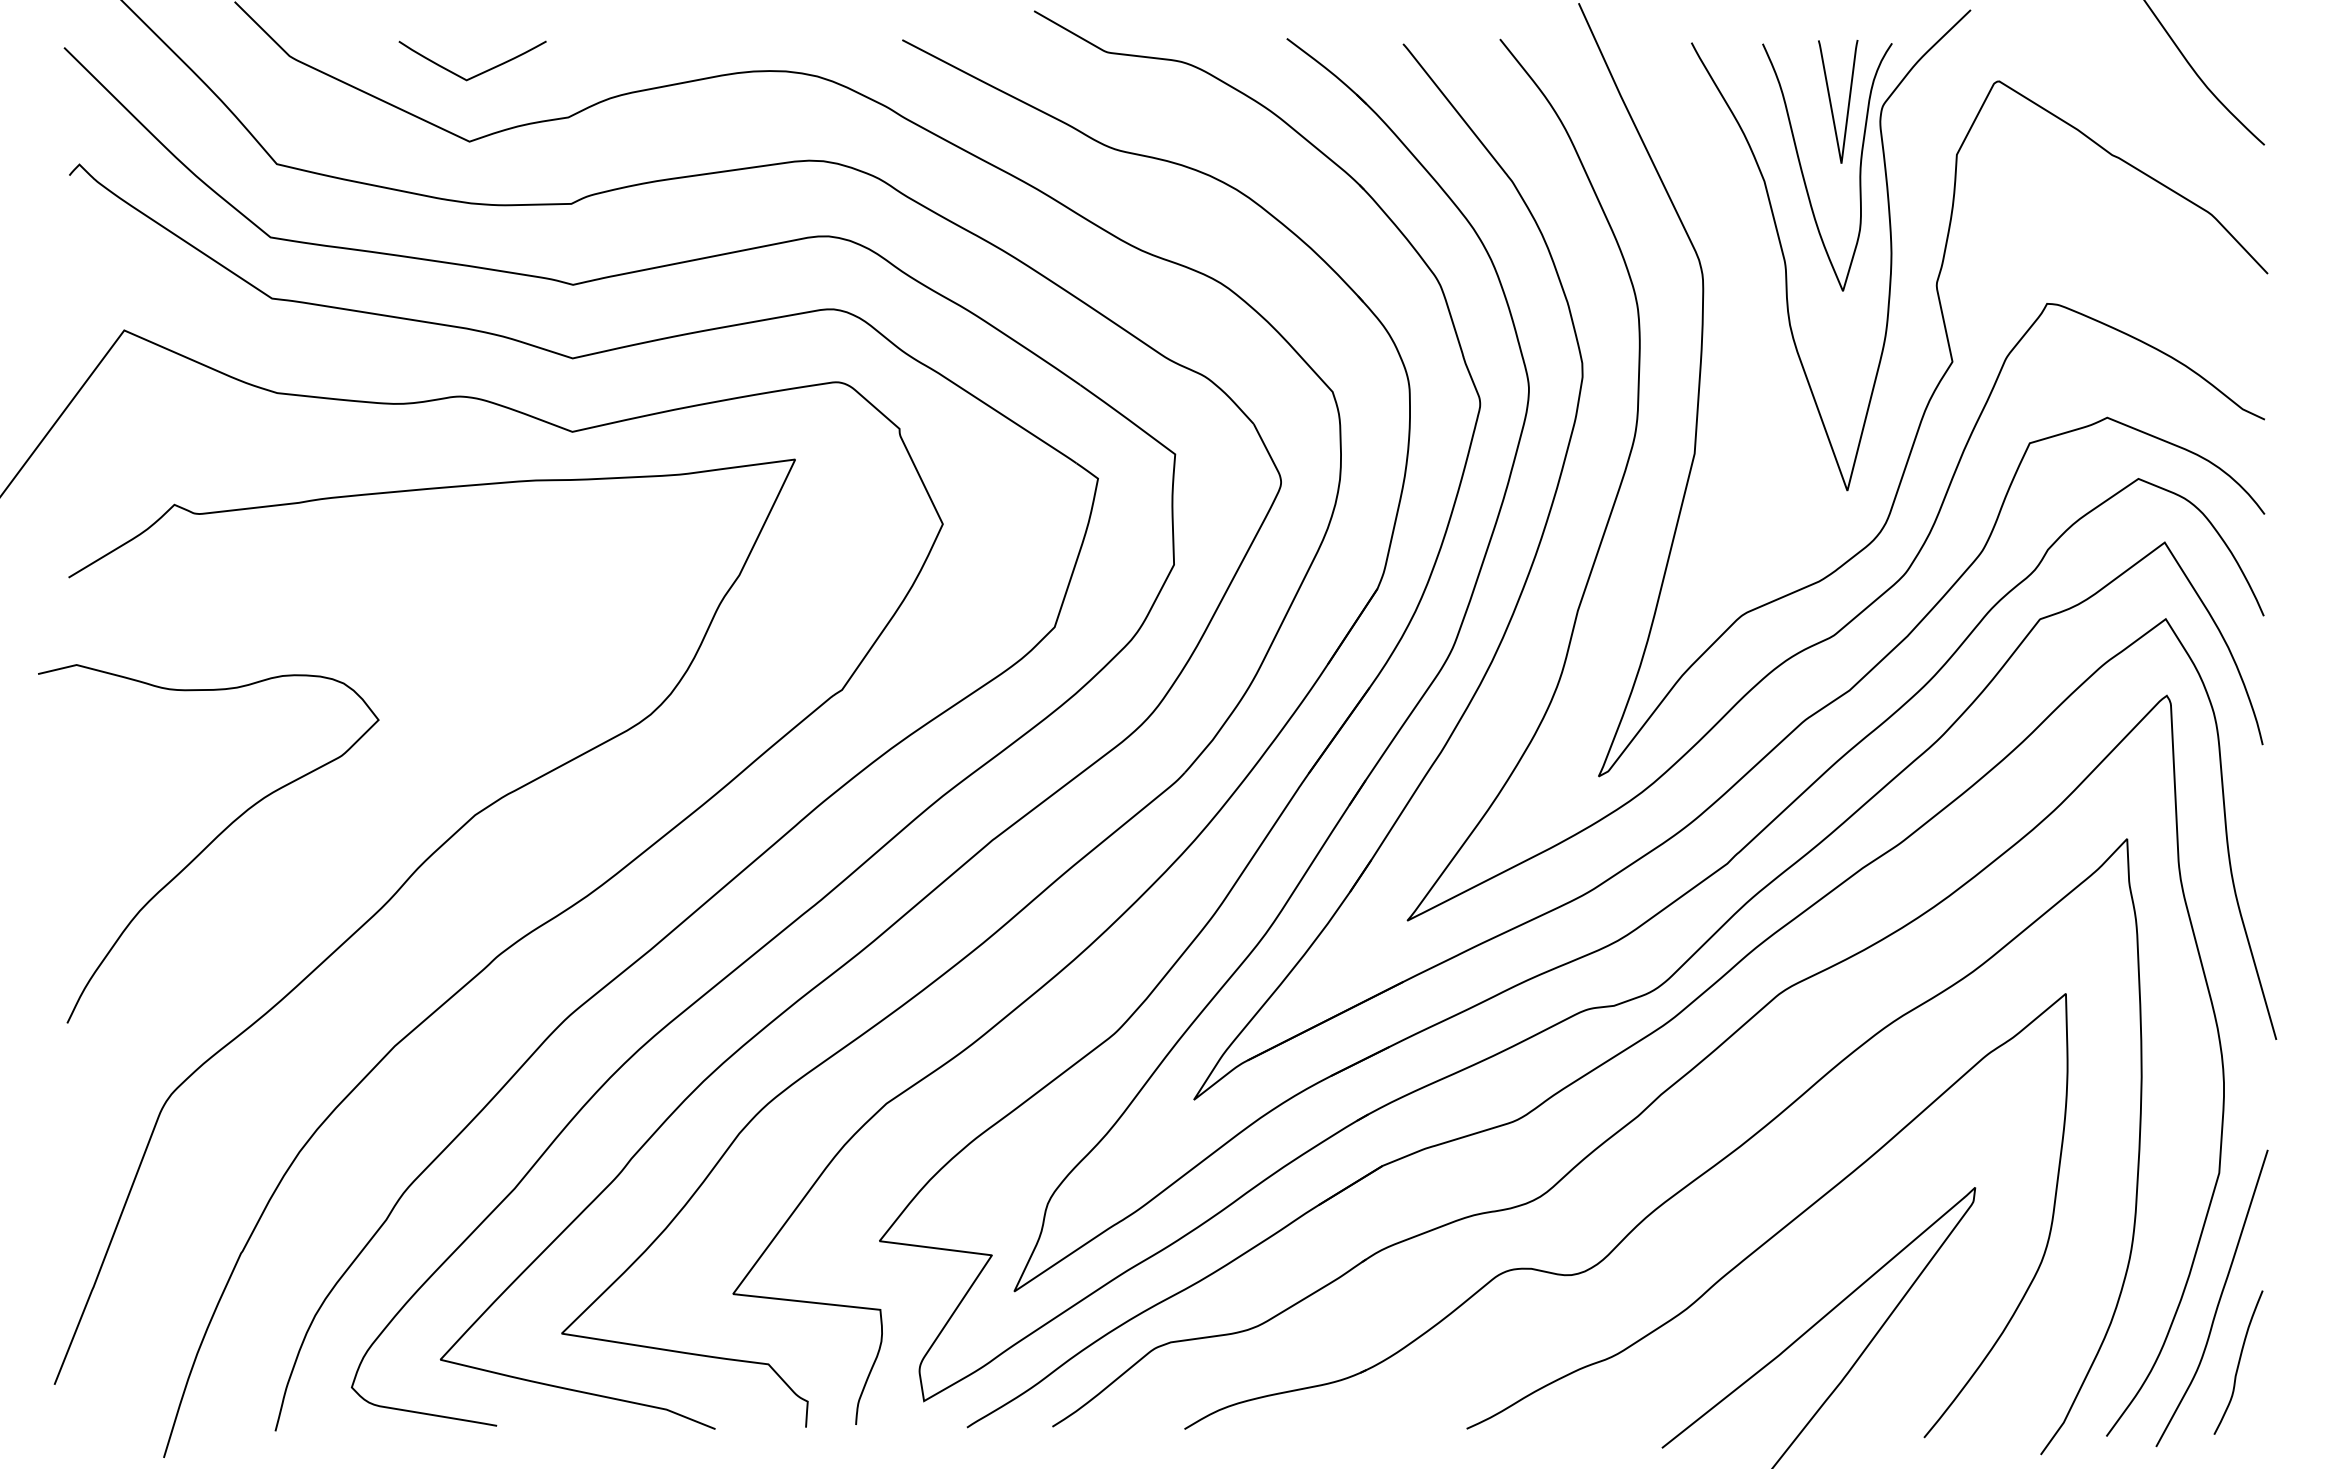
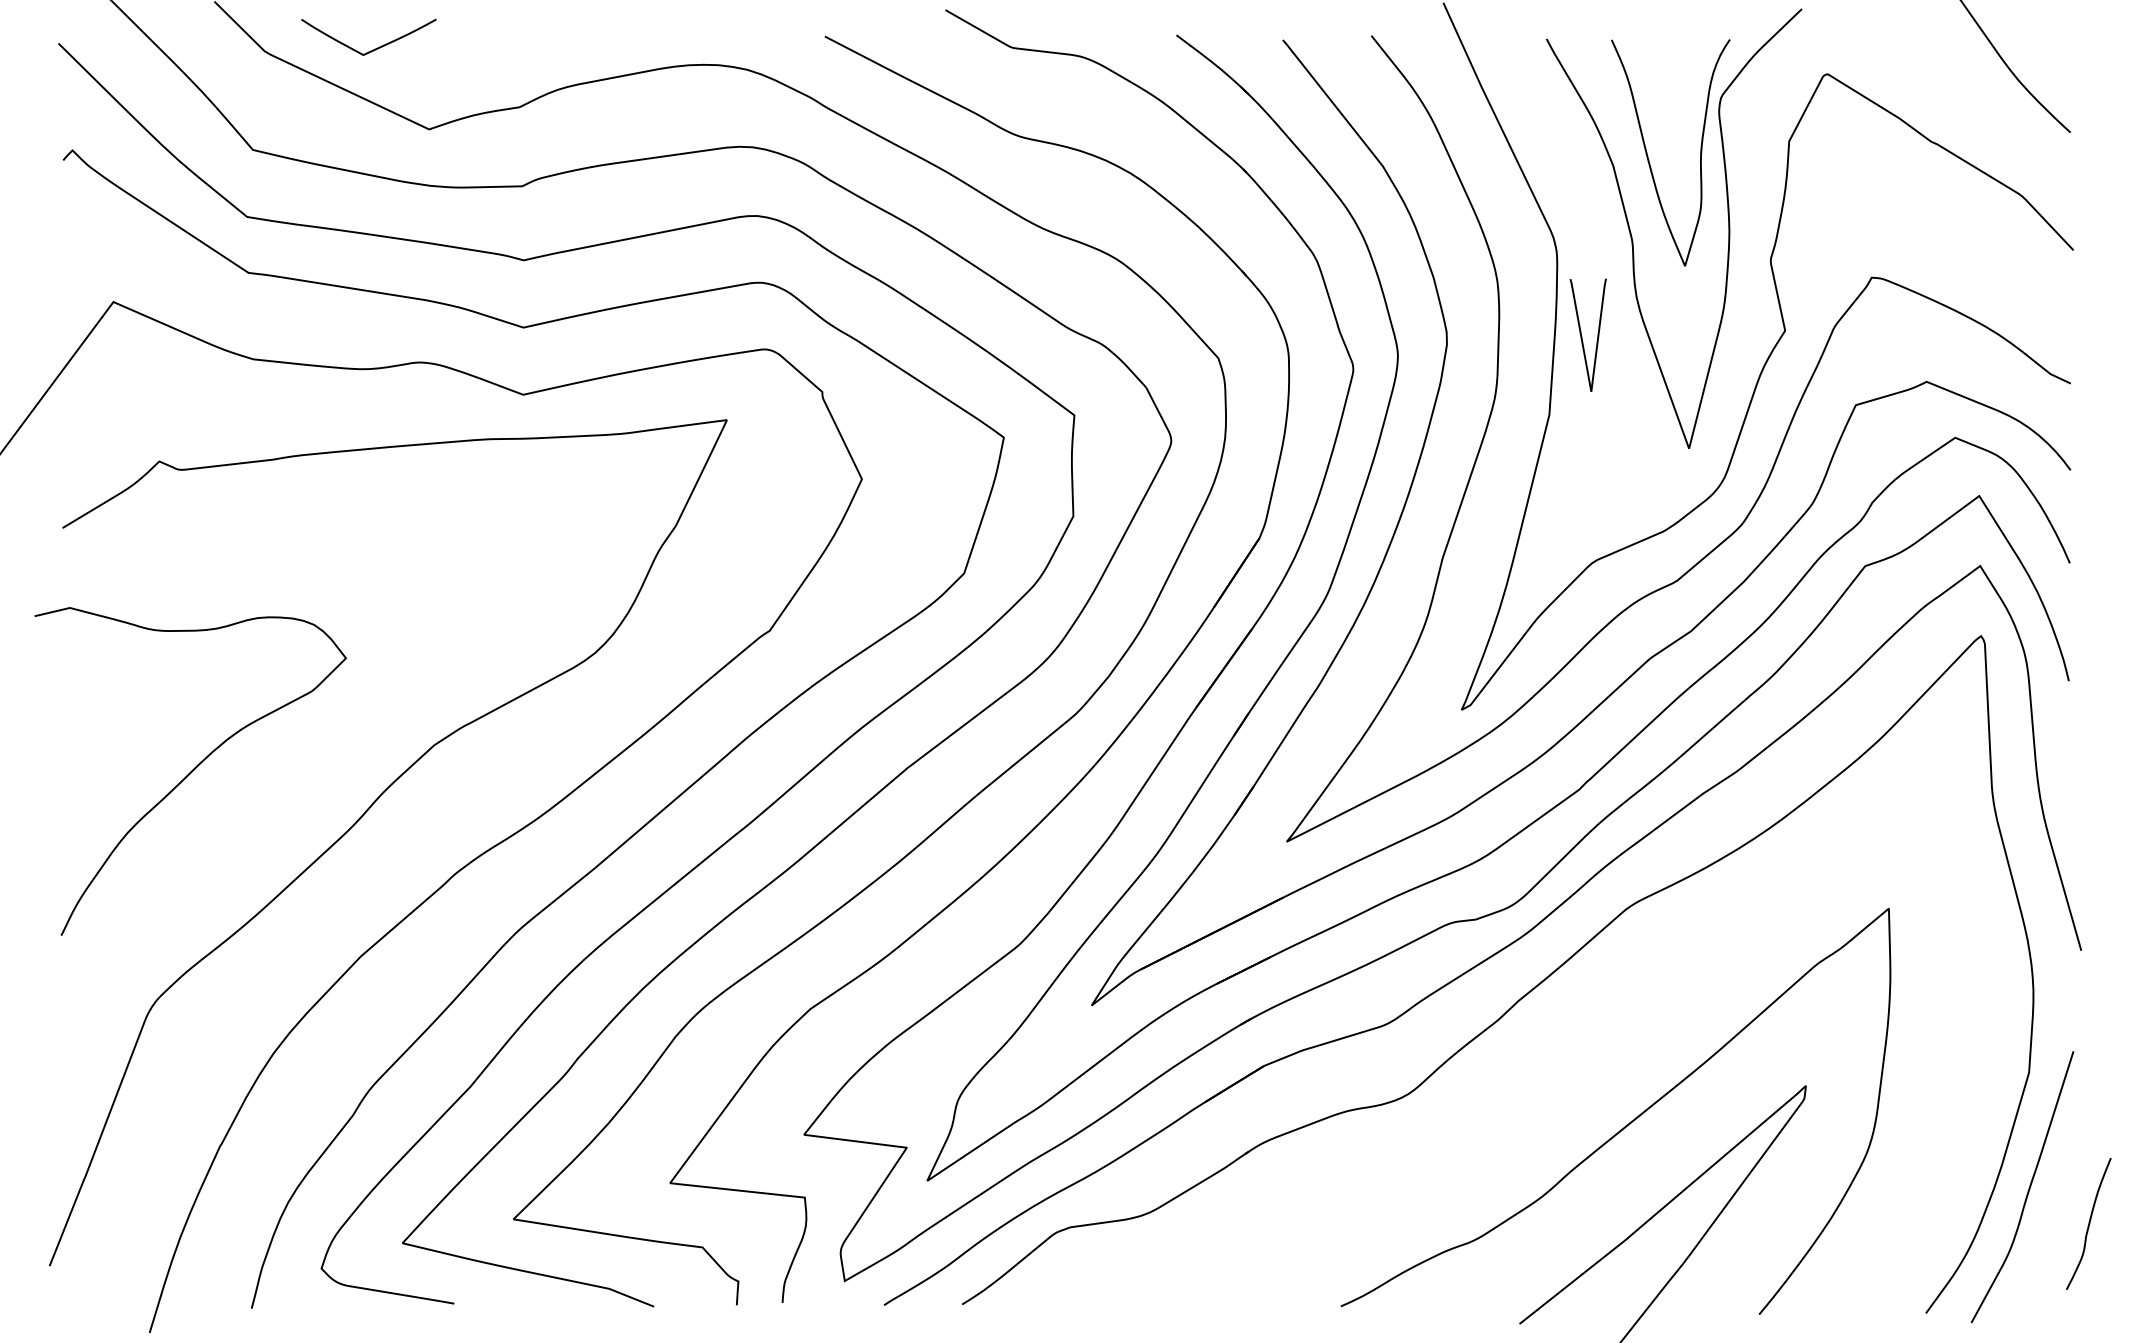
curve: (478, 73) -> (374, 48), moved
curve: (1831, 101) -> (1582, 335), moved
part: (1689, 1182) -> (1544, 1081), removed
curve: (2238, 1362) -> (2088, 1223), moved

